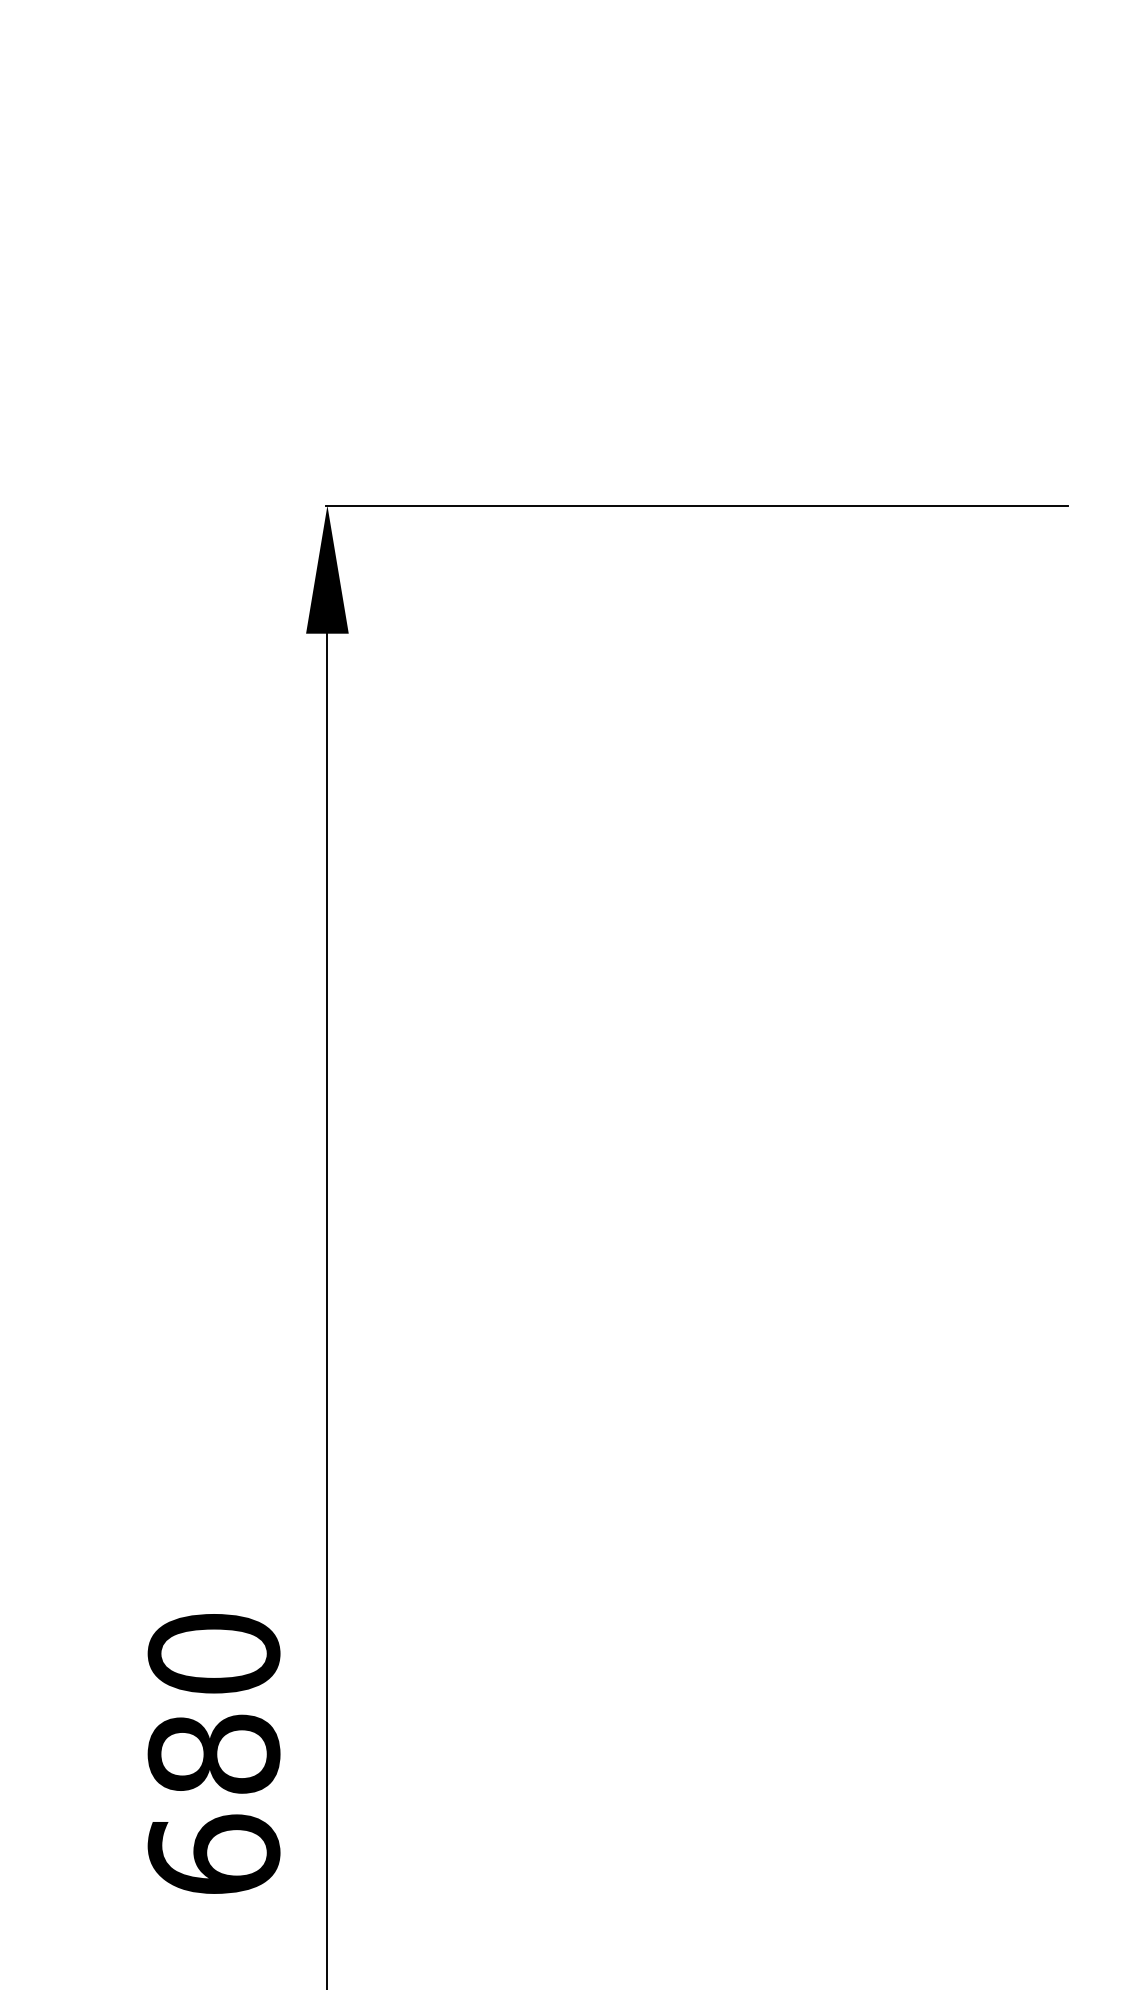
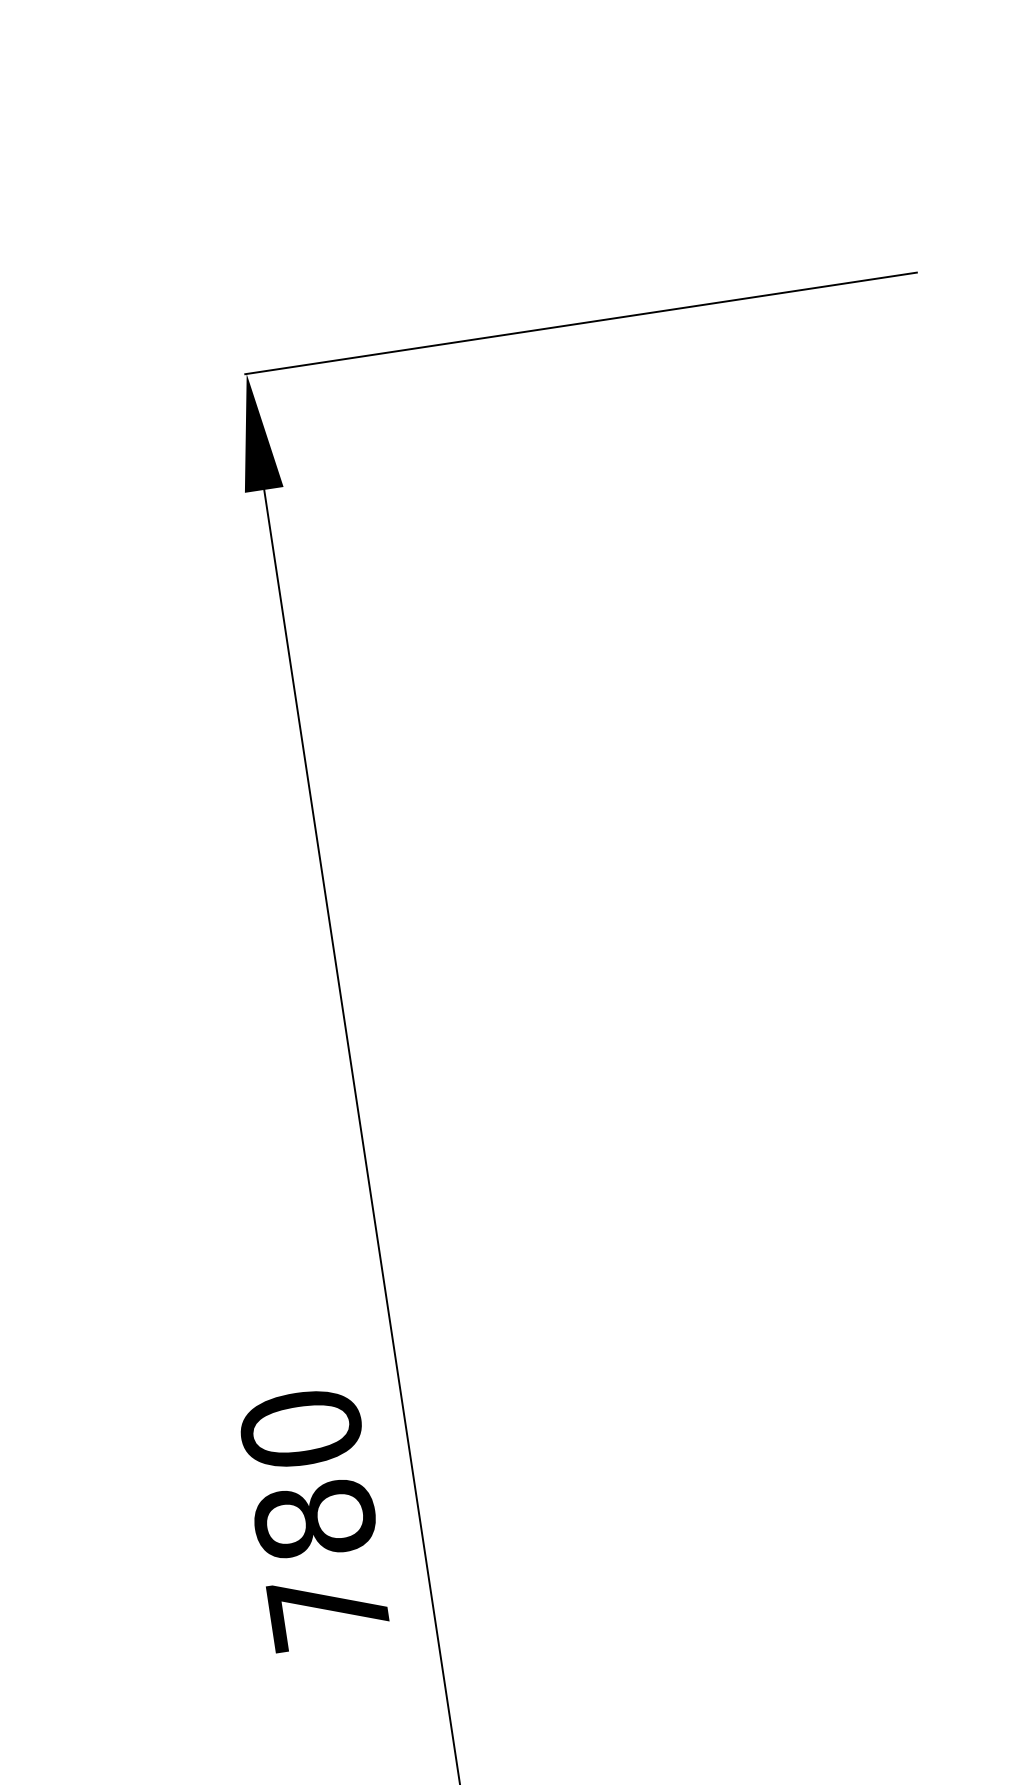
text: (213, 1853) -> (328, 1609), 680 -> 780

